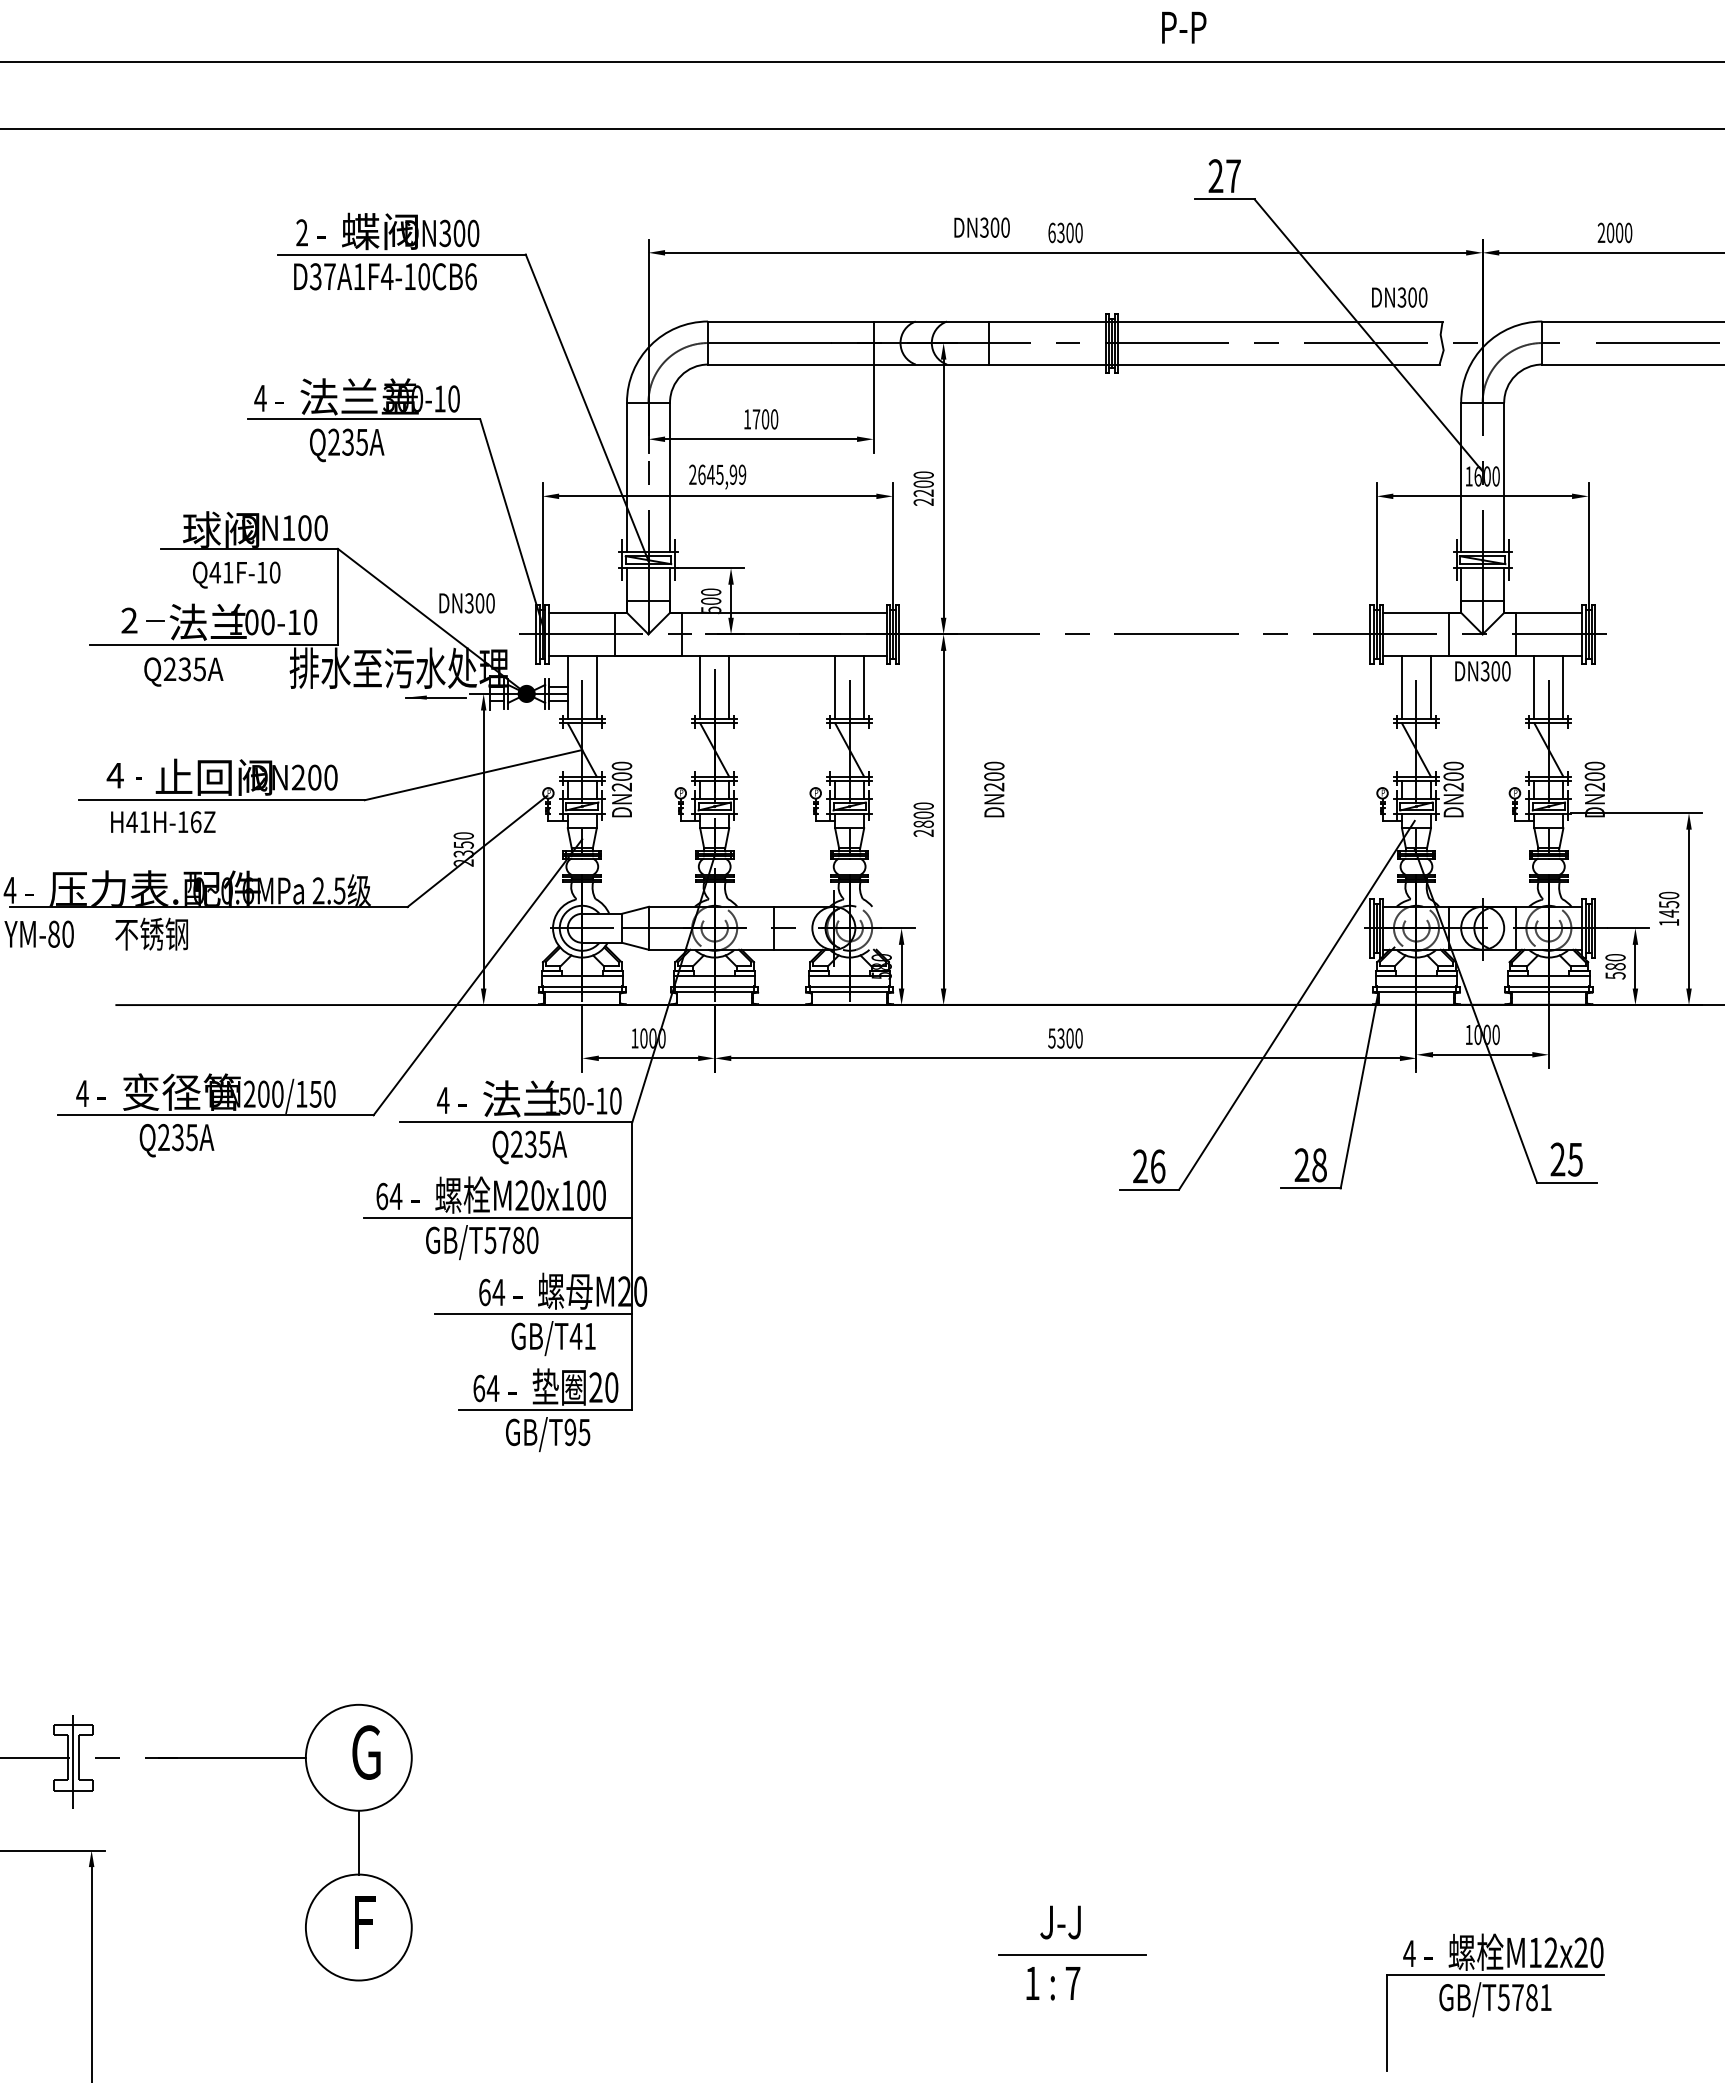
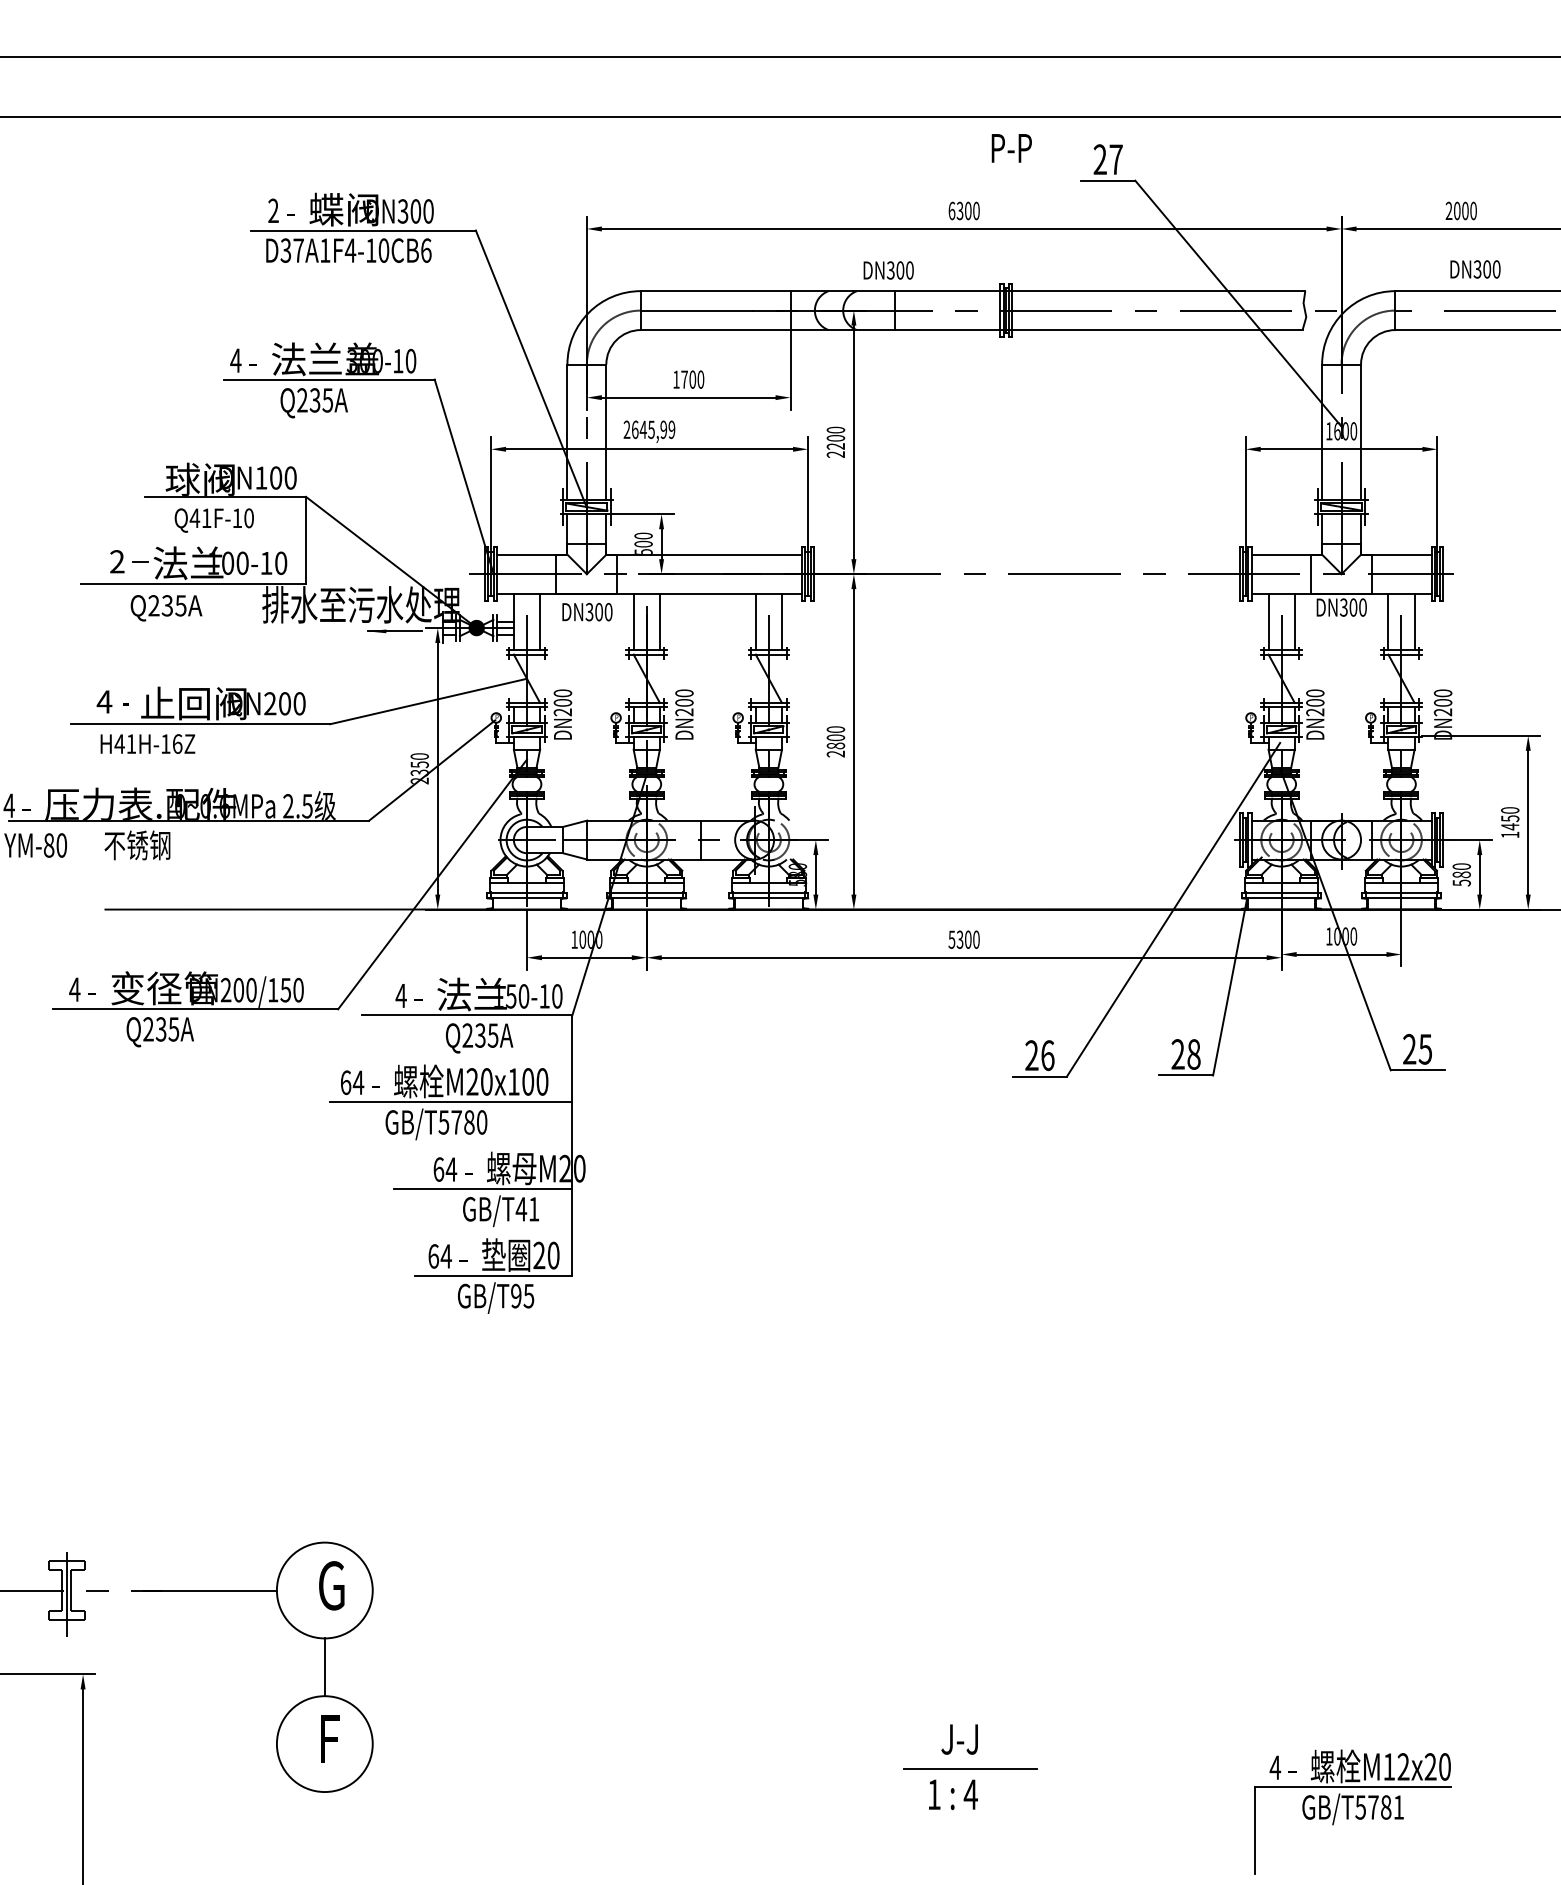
text: (1184, 27) -> (1012, 148), moved
text: (981, 227) -> (888, 270), moved
text: (1399, 297) -> (1475, 269), moved
text: (466, 603) -> (586, 612), moved
text: (994, 789) -> (684, 714), moved
text: (1072, 1983) -> (970, 1794), 7 -> 4

